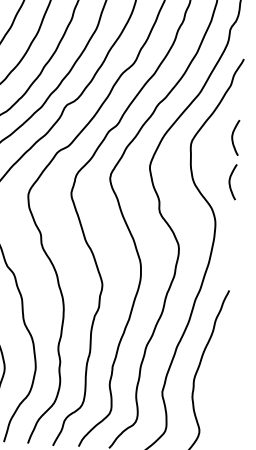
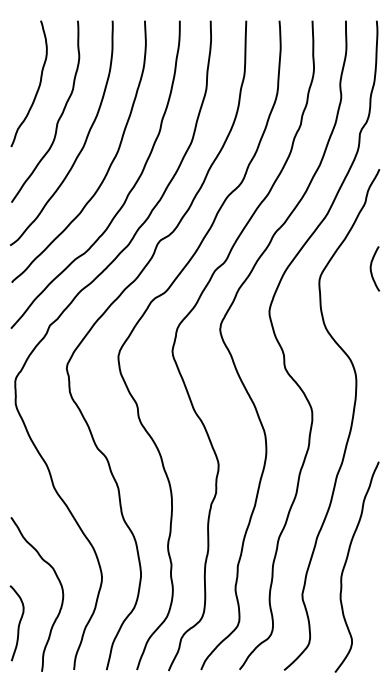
curve: (230, 181) -> (371, 324), removed

